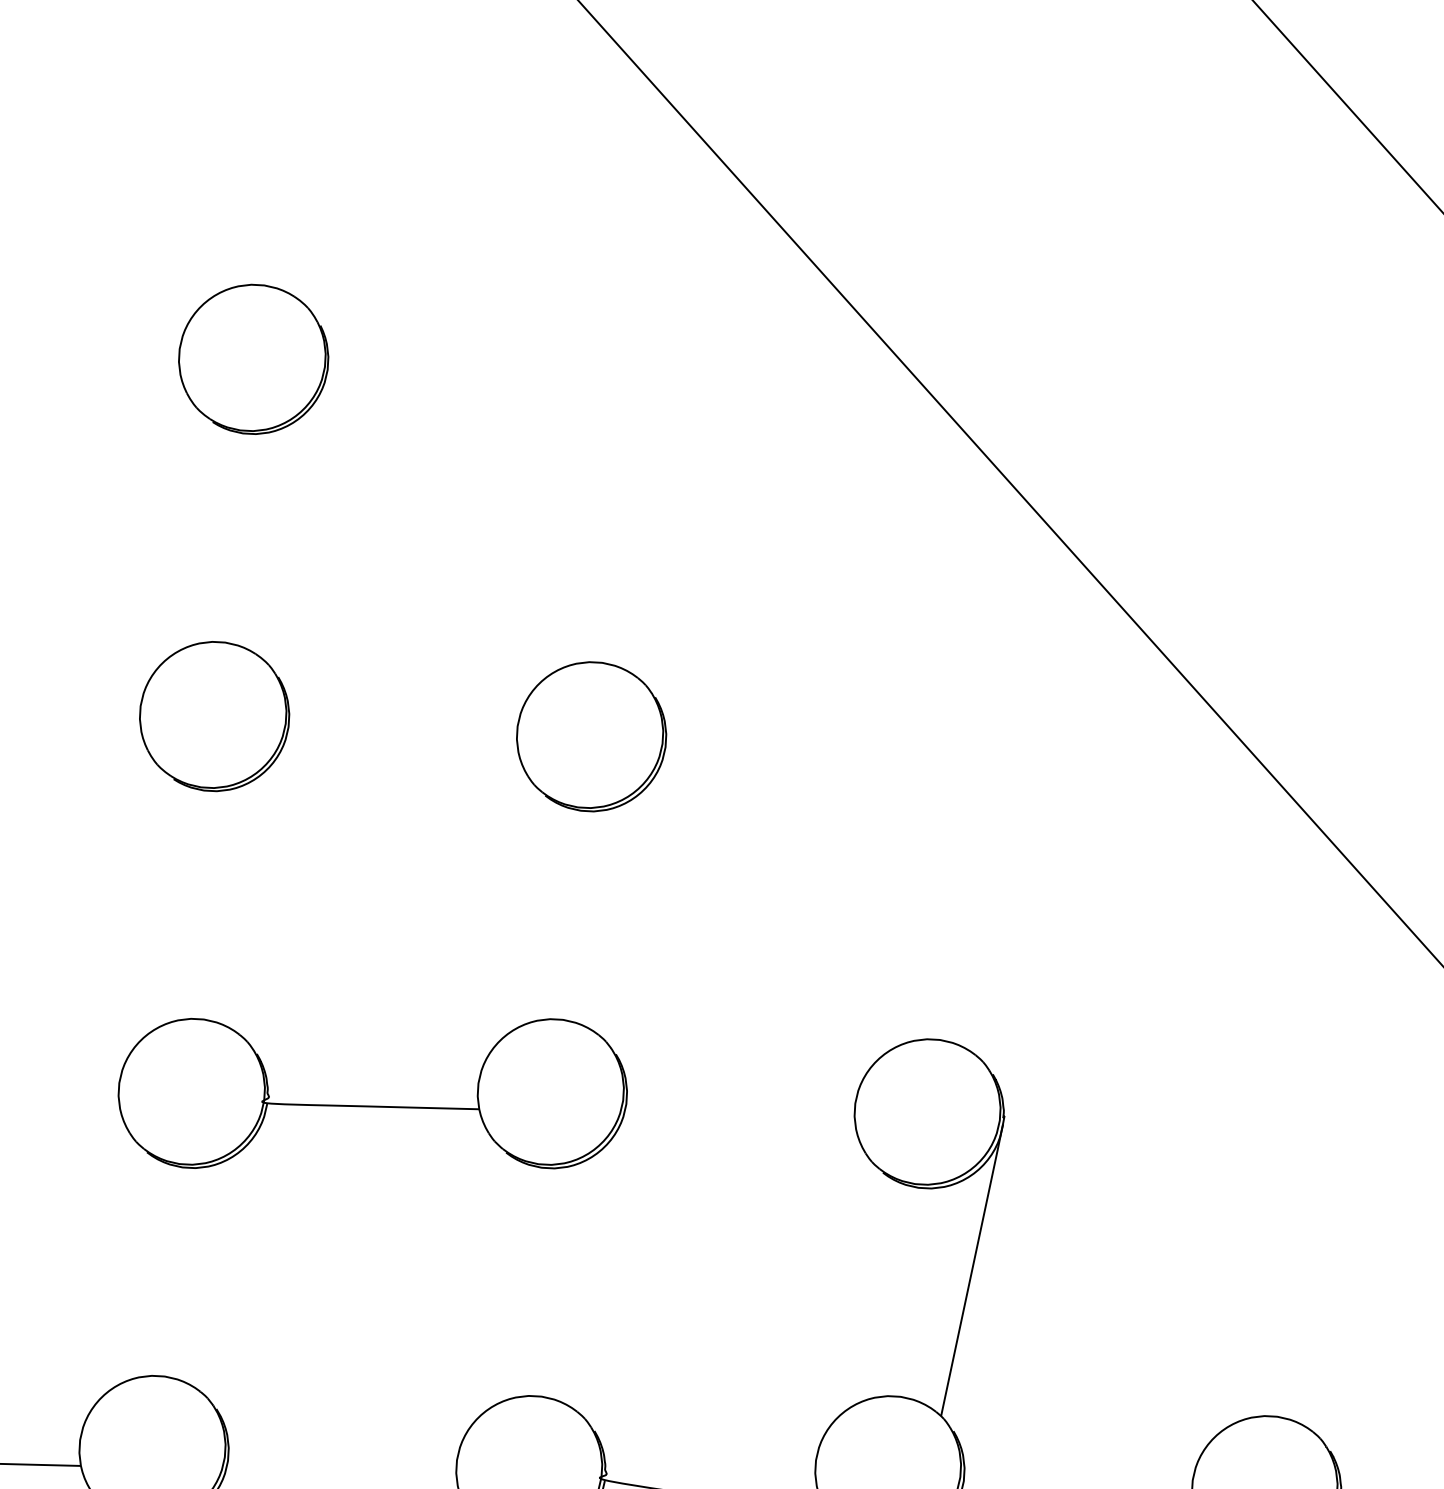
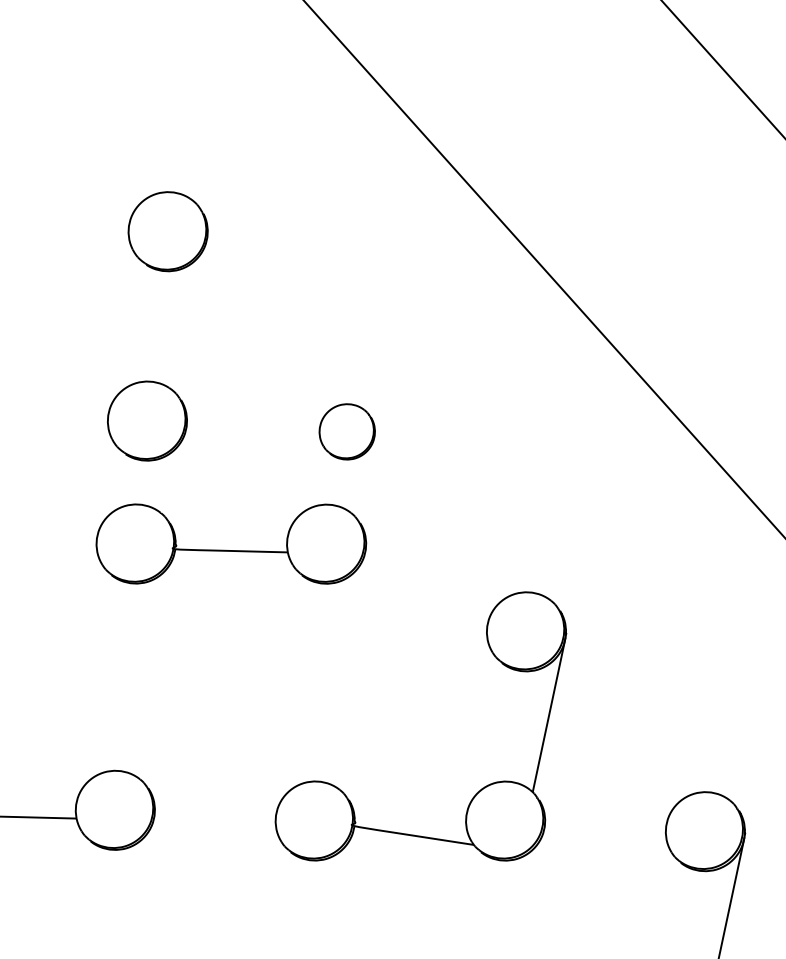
part: (589, 736) -> (346, 431), size x0.7
part: (373, 1105) -> (231, 550), moved

